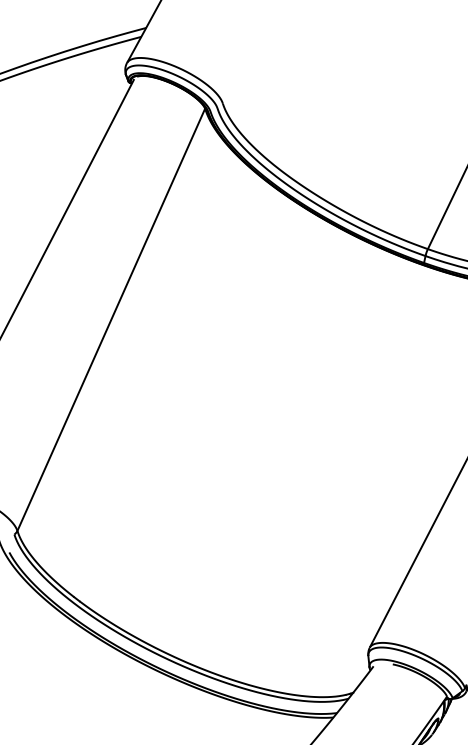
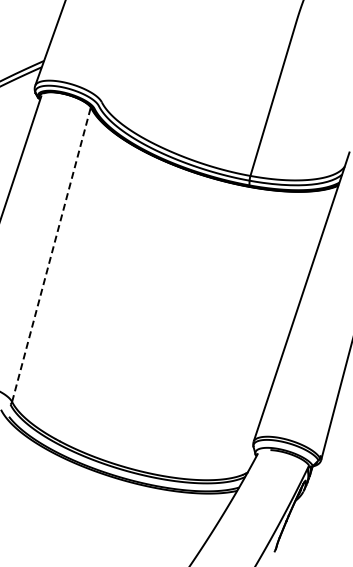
line: (111, 319) -> (51, 254), solid -> dashed

